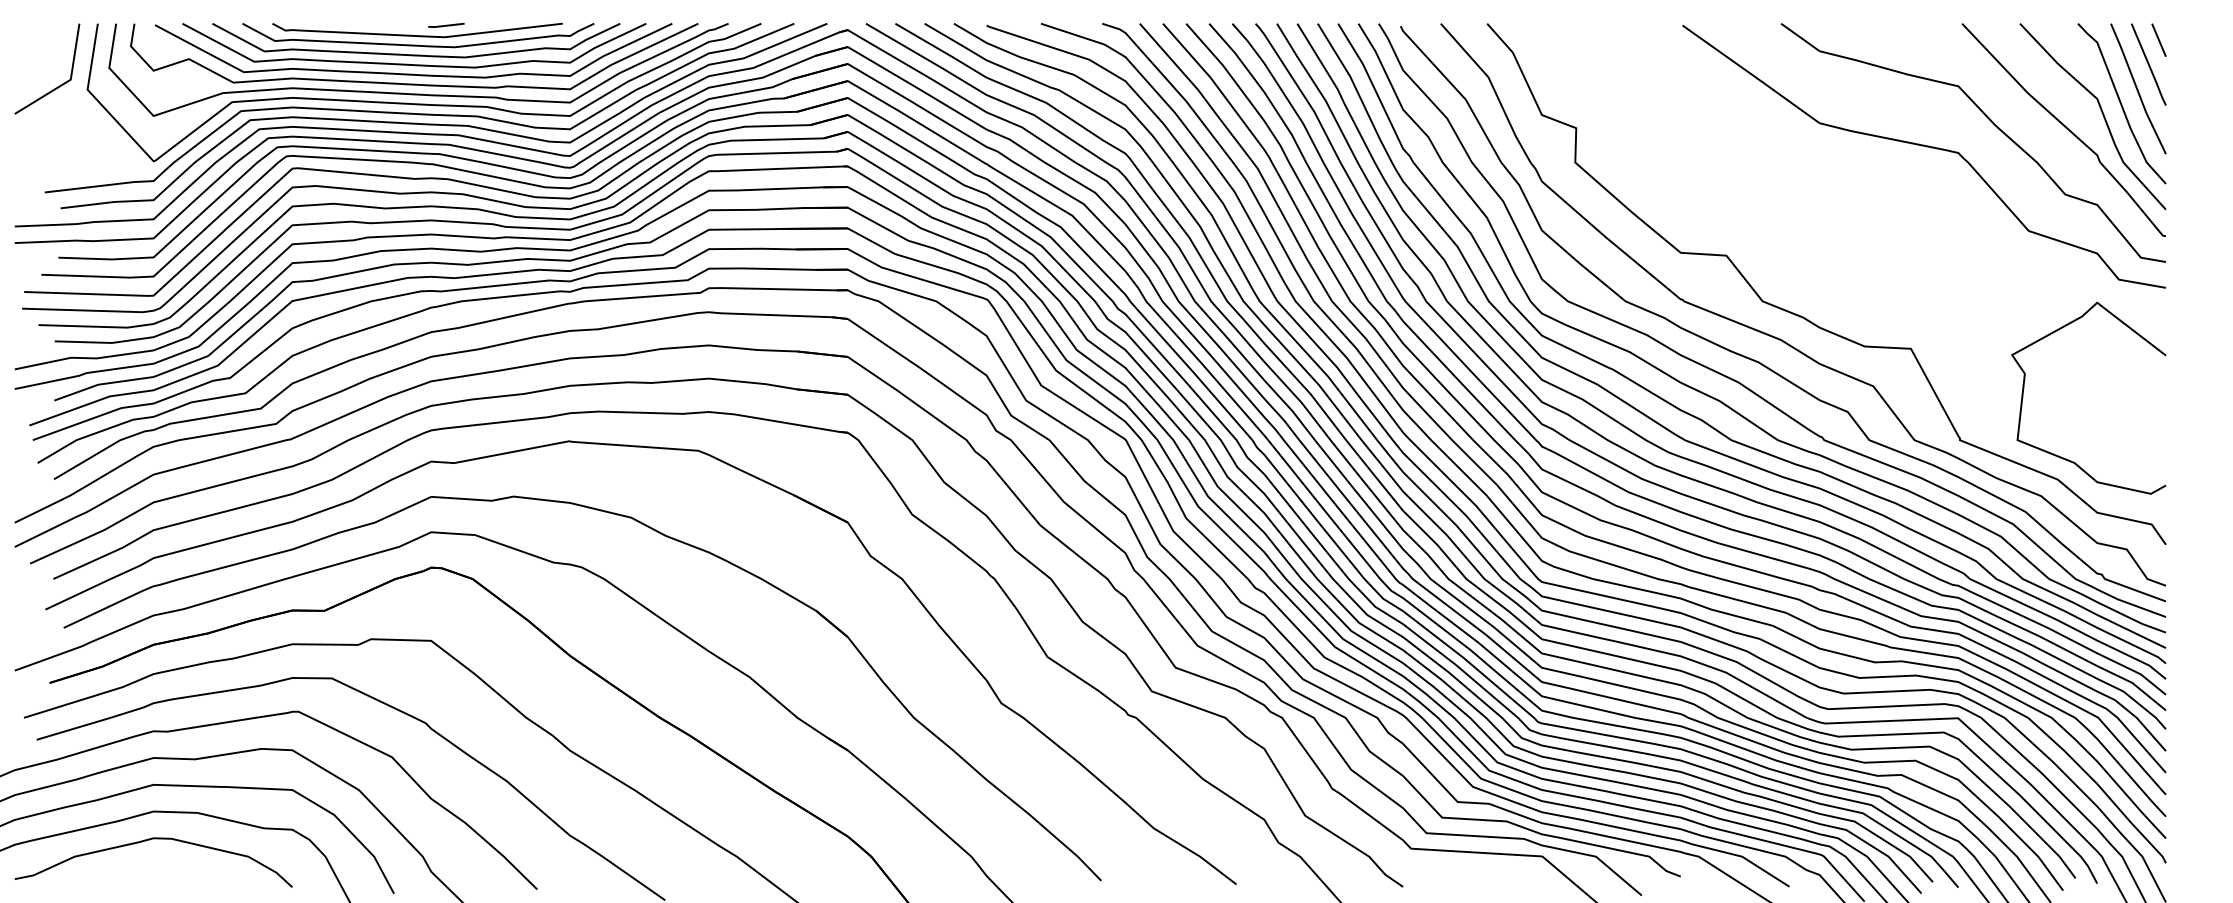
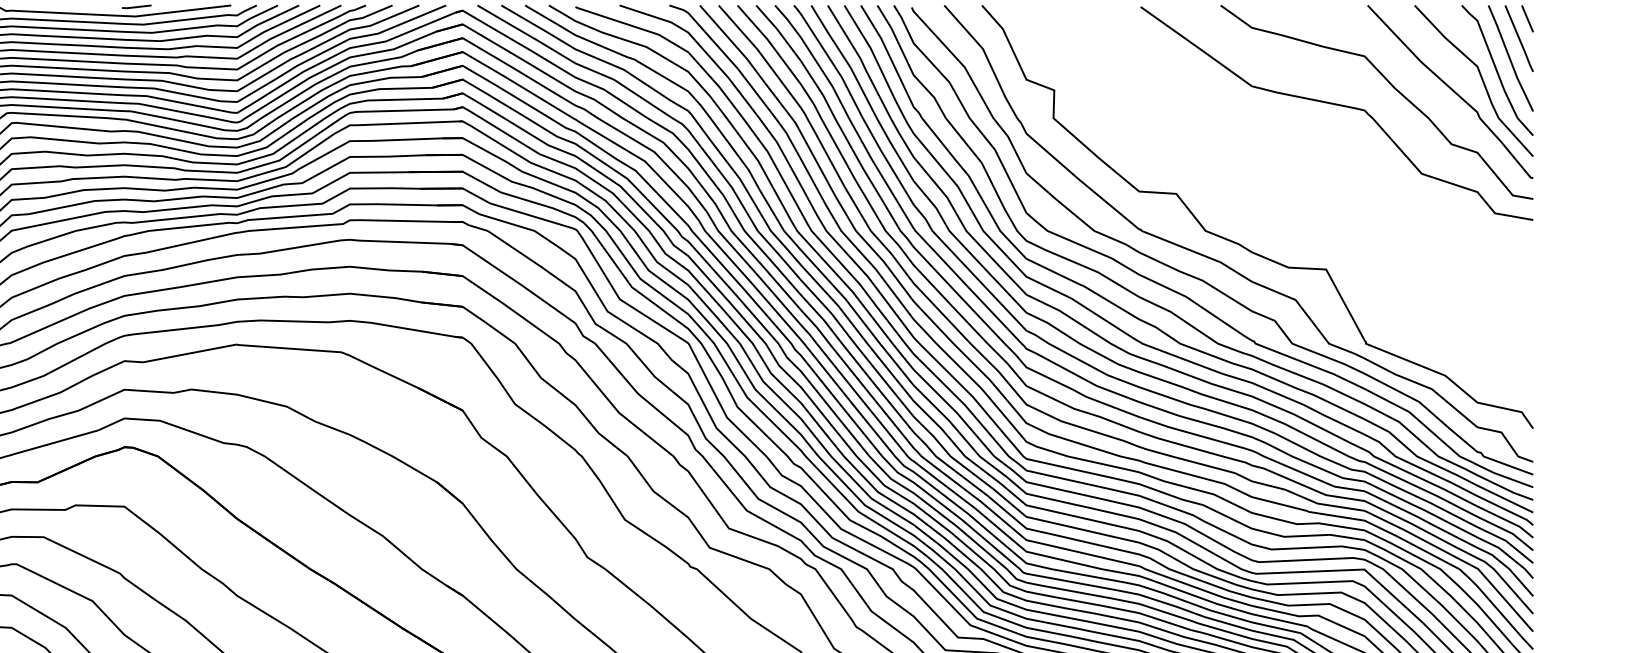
curve: (2024, 389) -> (1418, 302), removed

